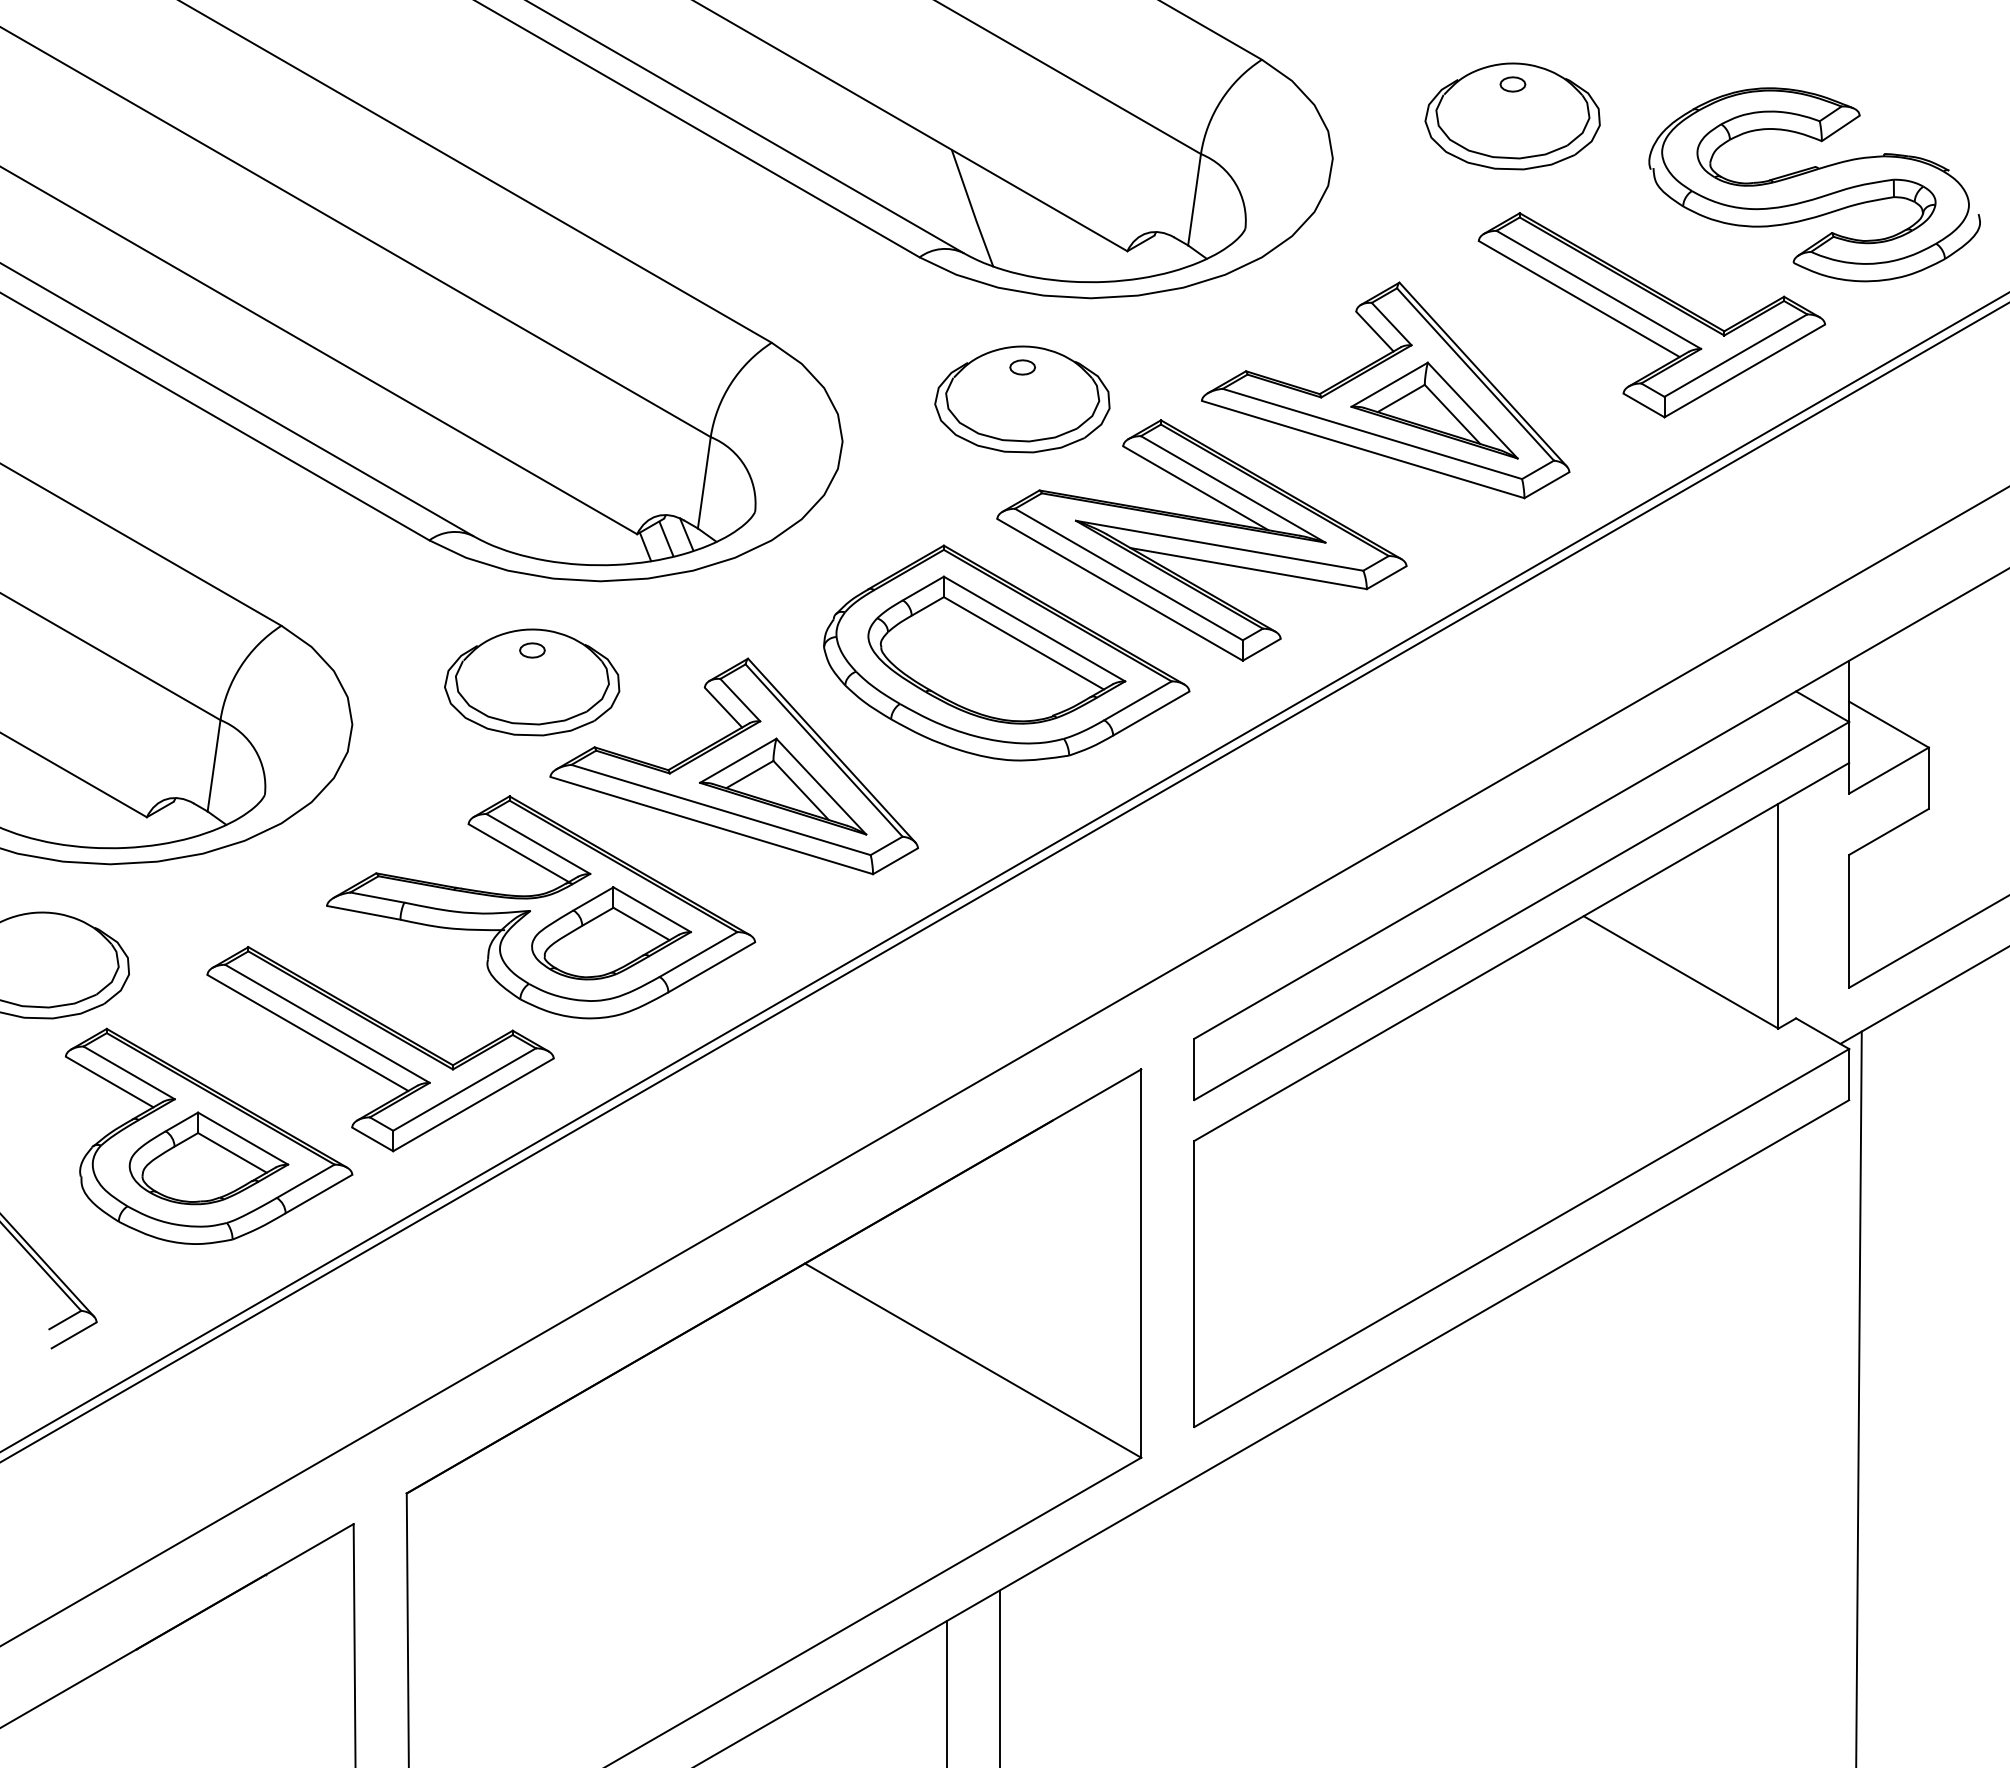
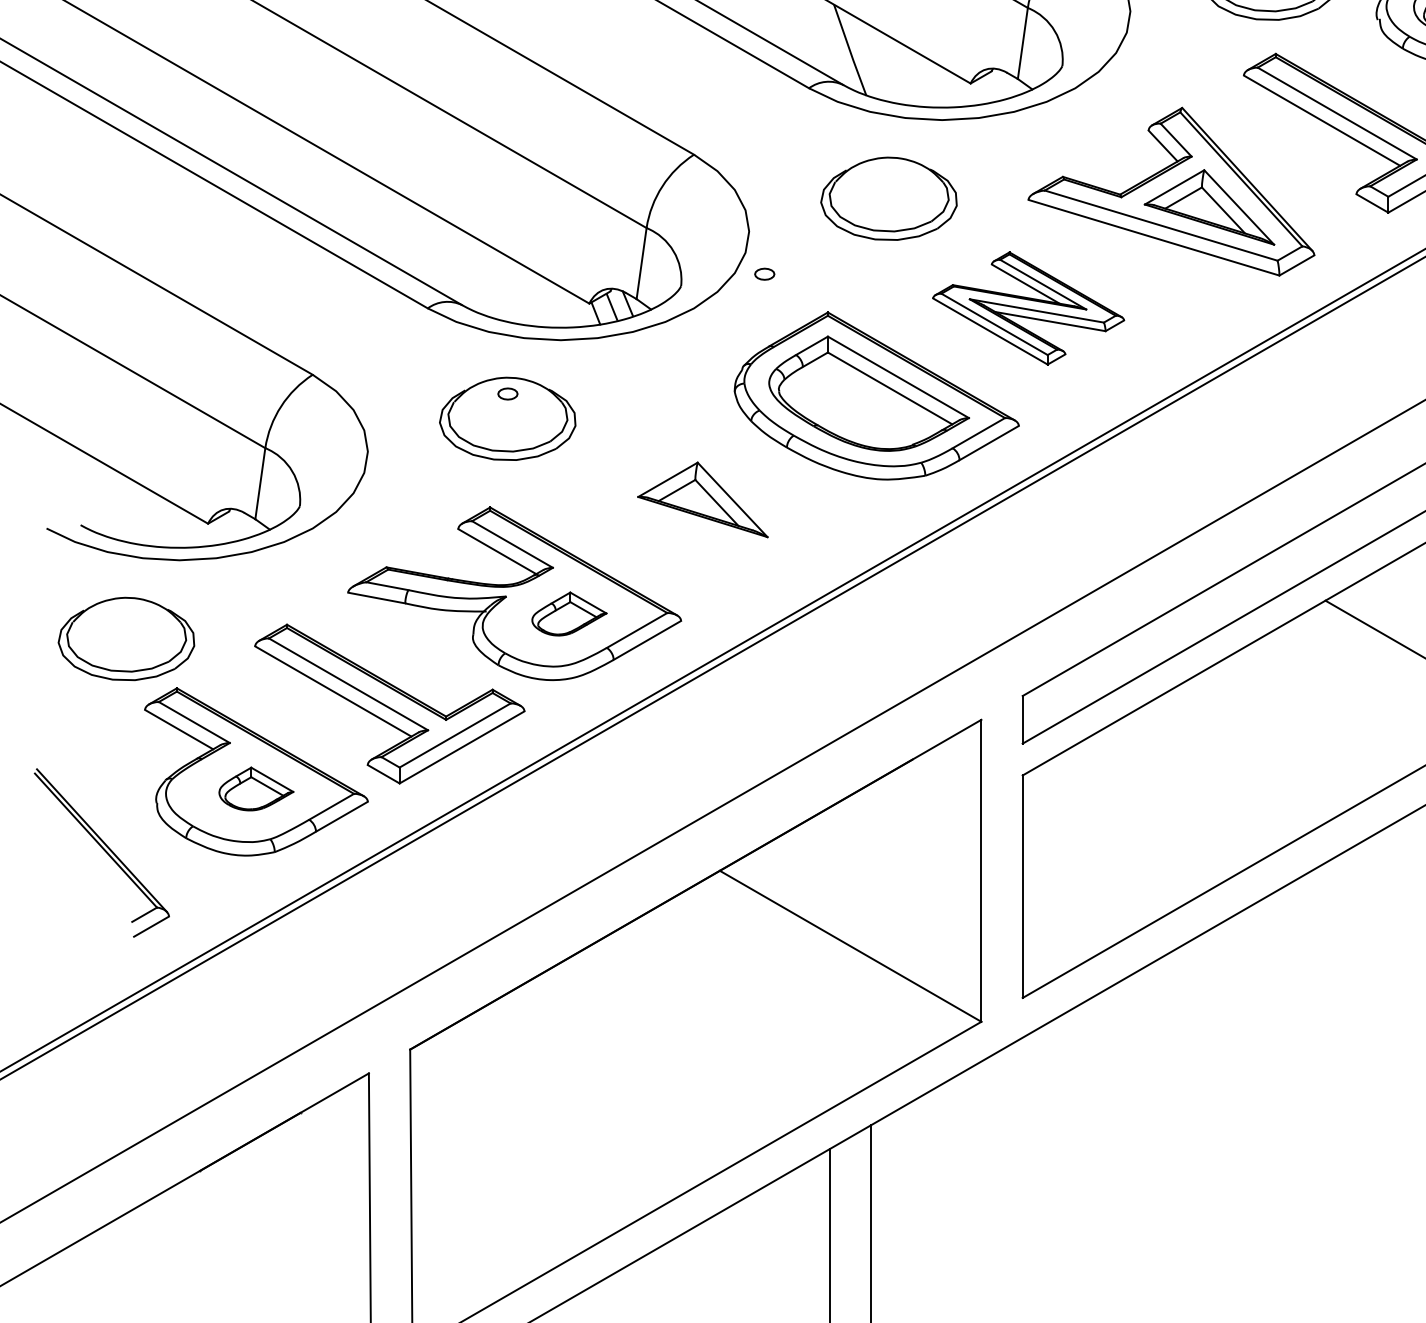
part: (1022, 367) -> (764, 274), moved
part: (1201, 540) -> (1028, 308), size x0.6
part: (733, 766) -> (664, 484), removed
part: (611, 933) -> (569, 614), size x0.6
part: (208, 1158) -> (256, 789), size x0.6

